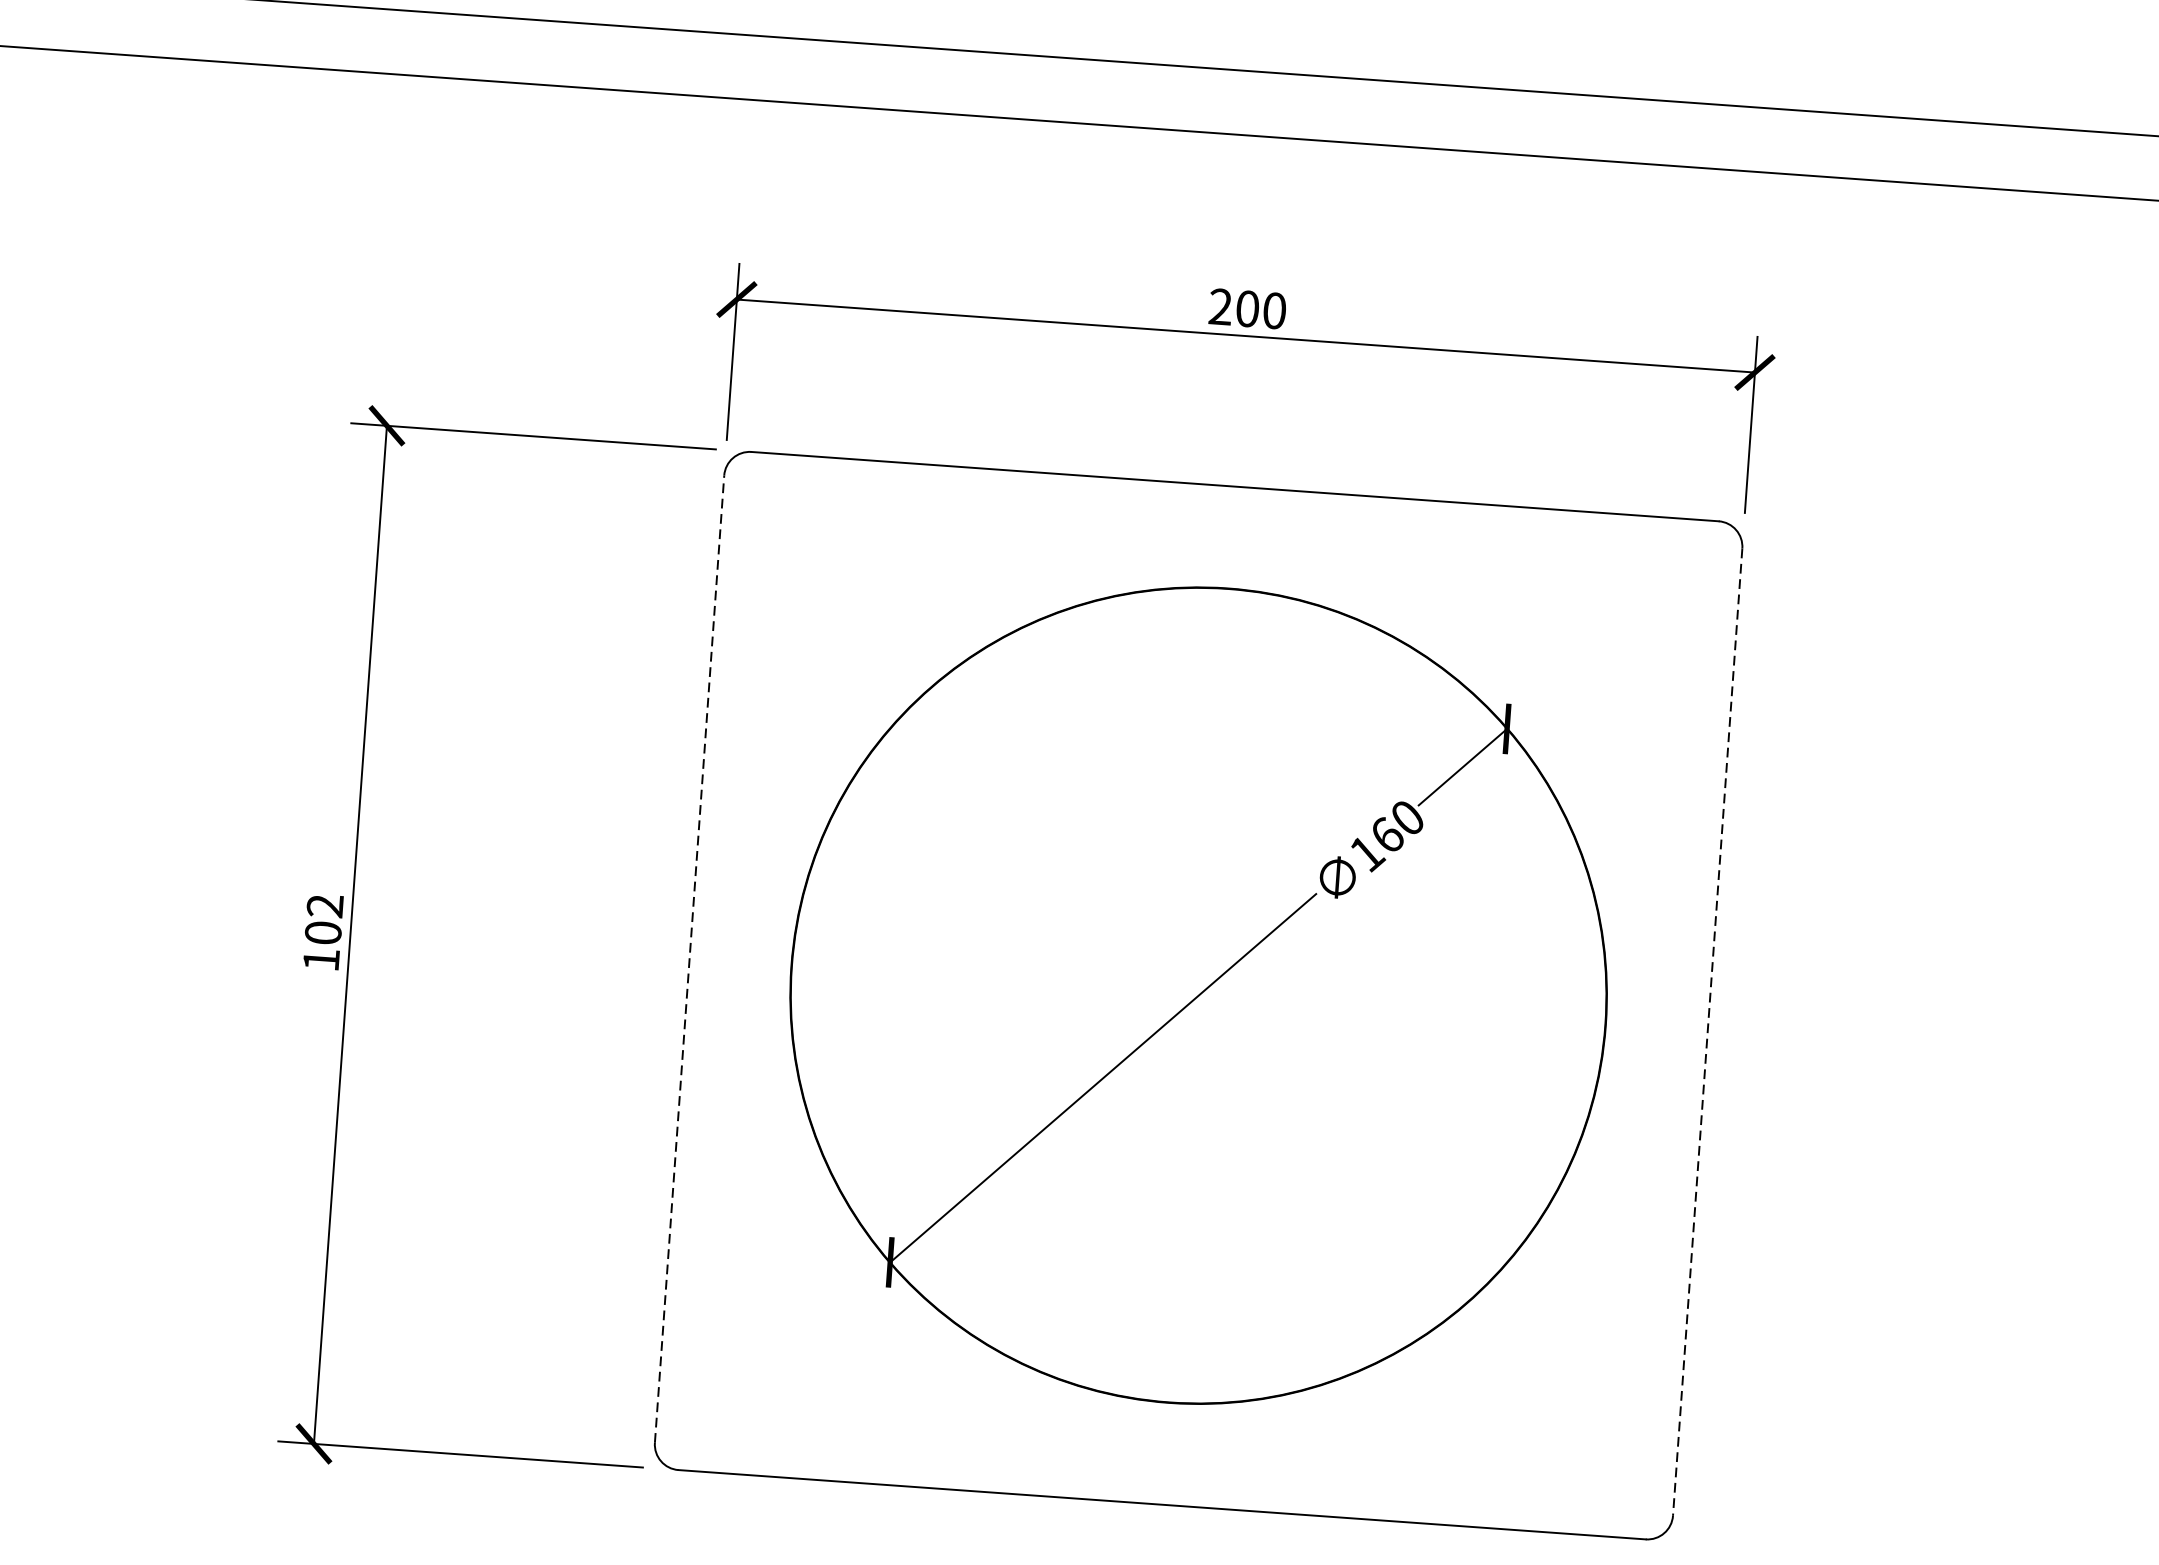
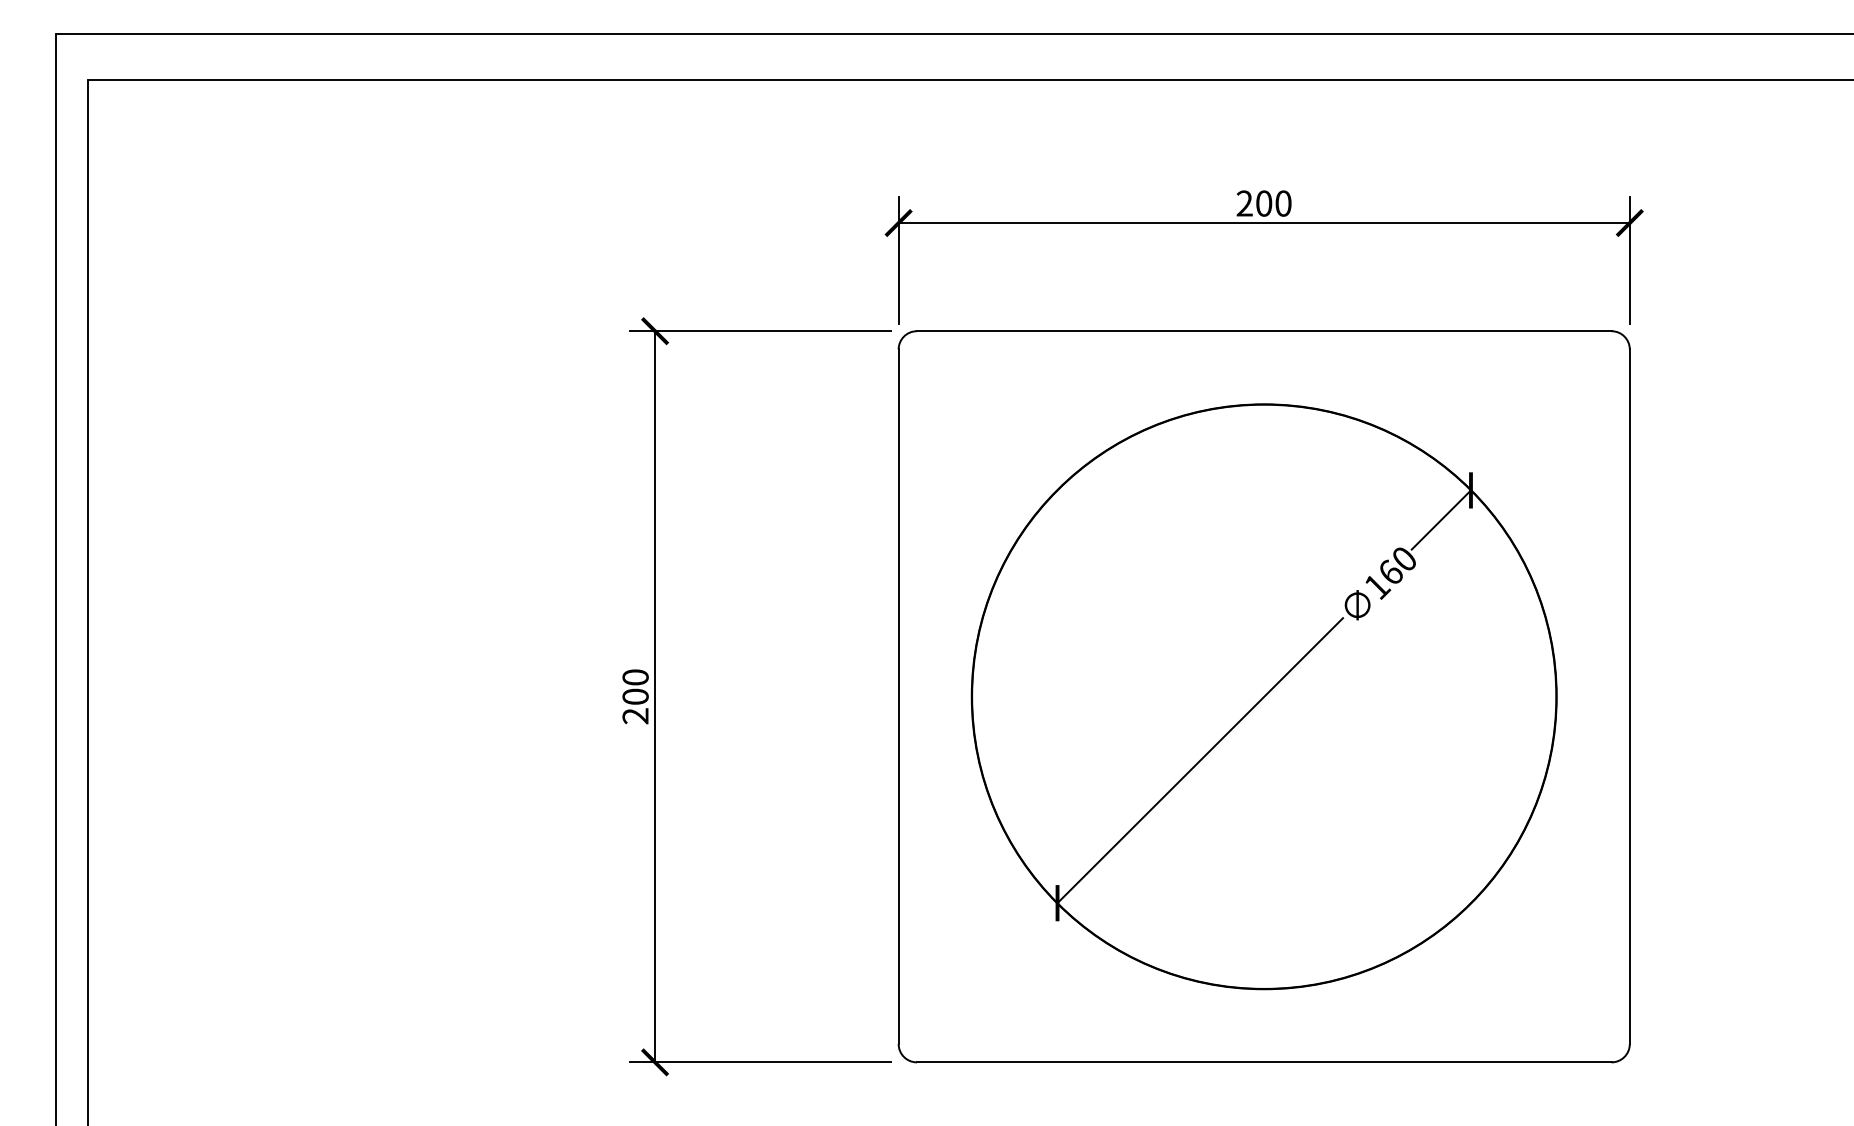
text: (323, 932) -> (635, 696), 102 -> 200
line: (689, 958) -> (898, 696), dashed -> solid
line: (1707, 1033) -> (1629, 697), dashed -> solid

